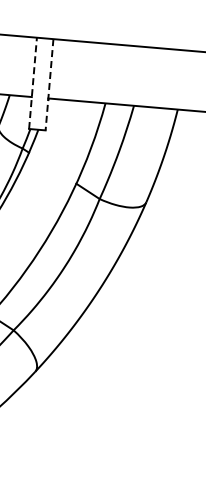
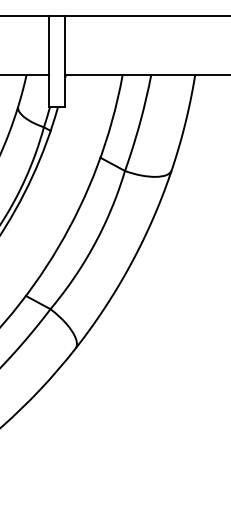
line: (32, 83) -> (48, 61), dashed -> solid
line: (49, 84) -> (65, 61), dashed -> solid

